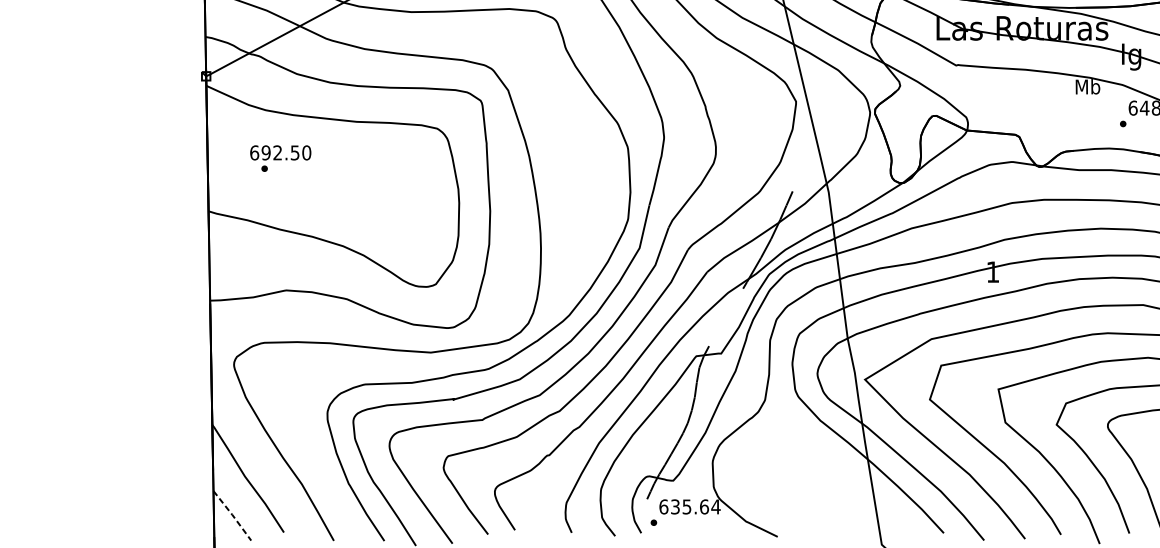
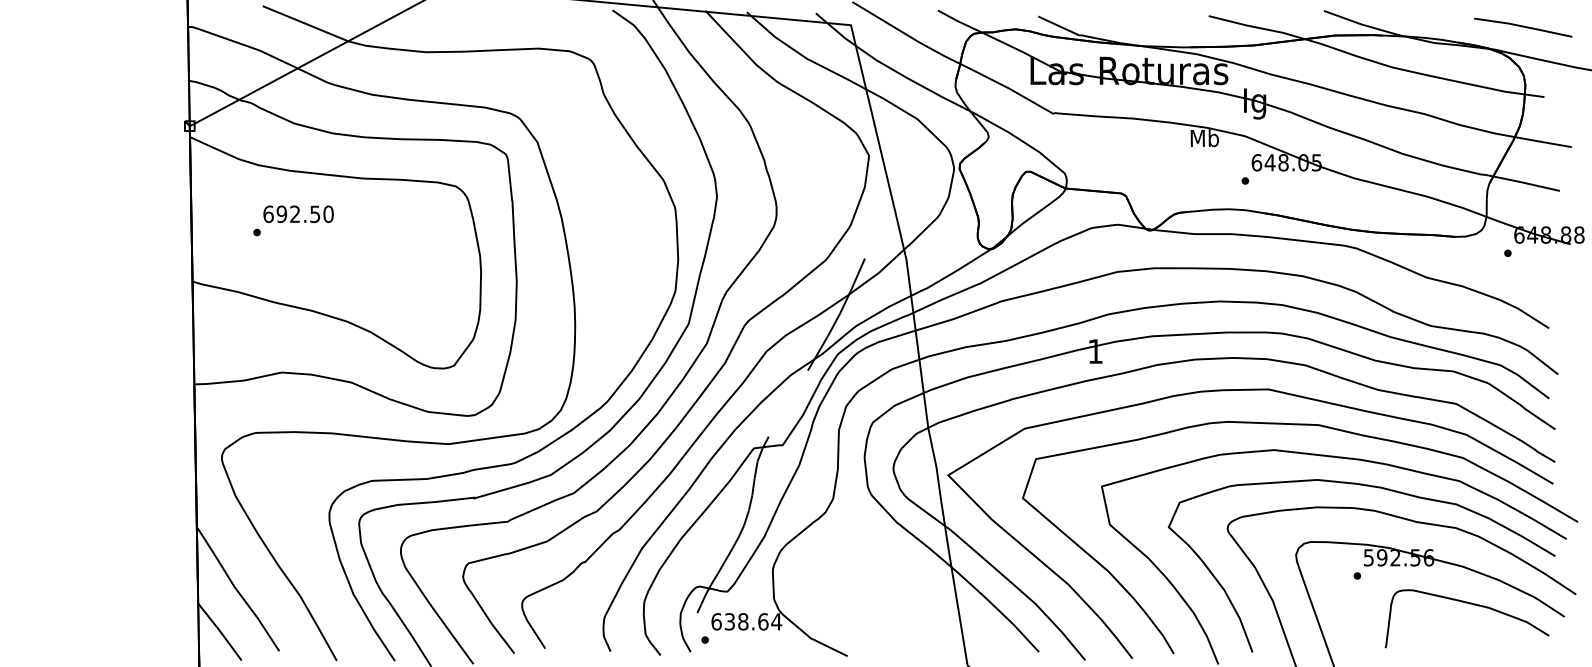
text: (280, 152) -> (298, 213), moved
text: (687, 506) -> (743, 621), 635.64 -> 638.64
line: (232, 515) -> (220, 631), dashed -> solid

